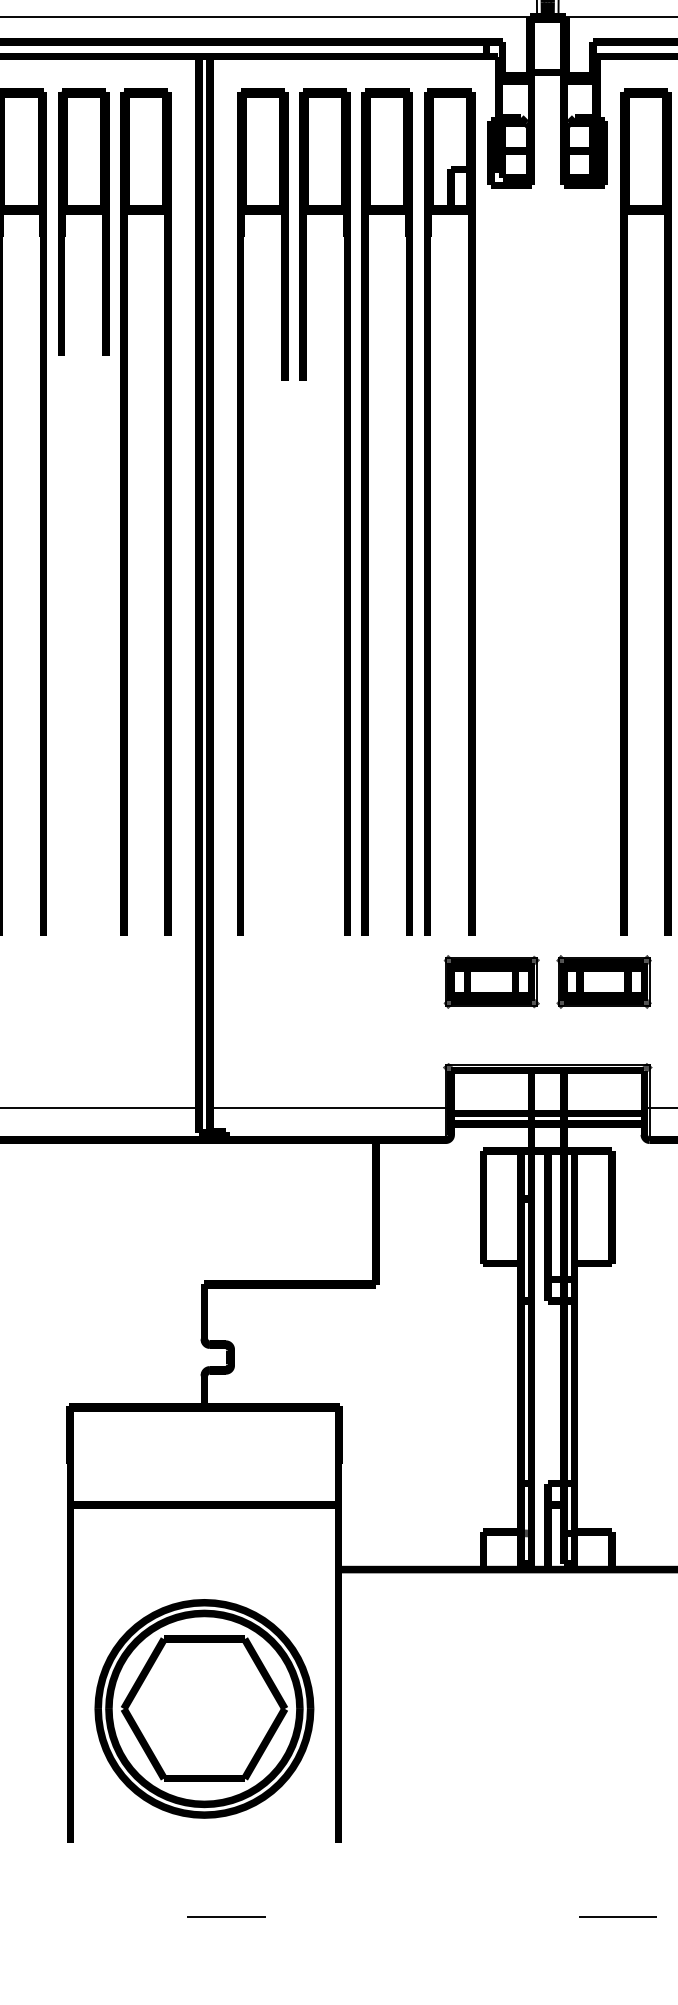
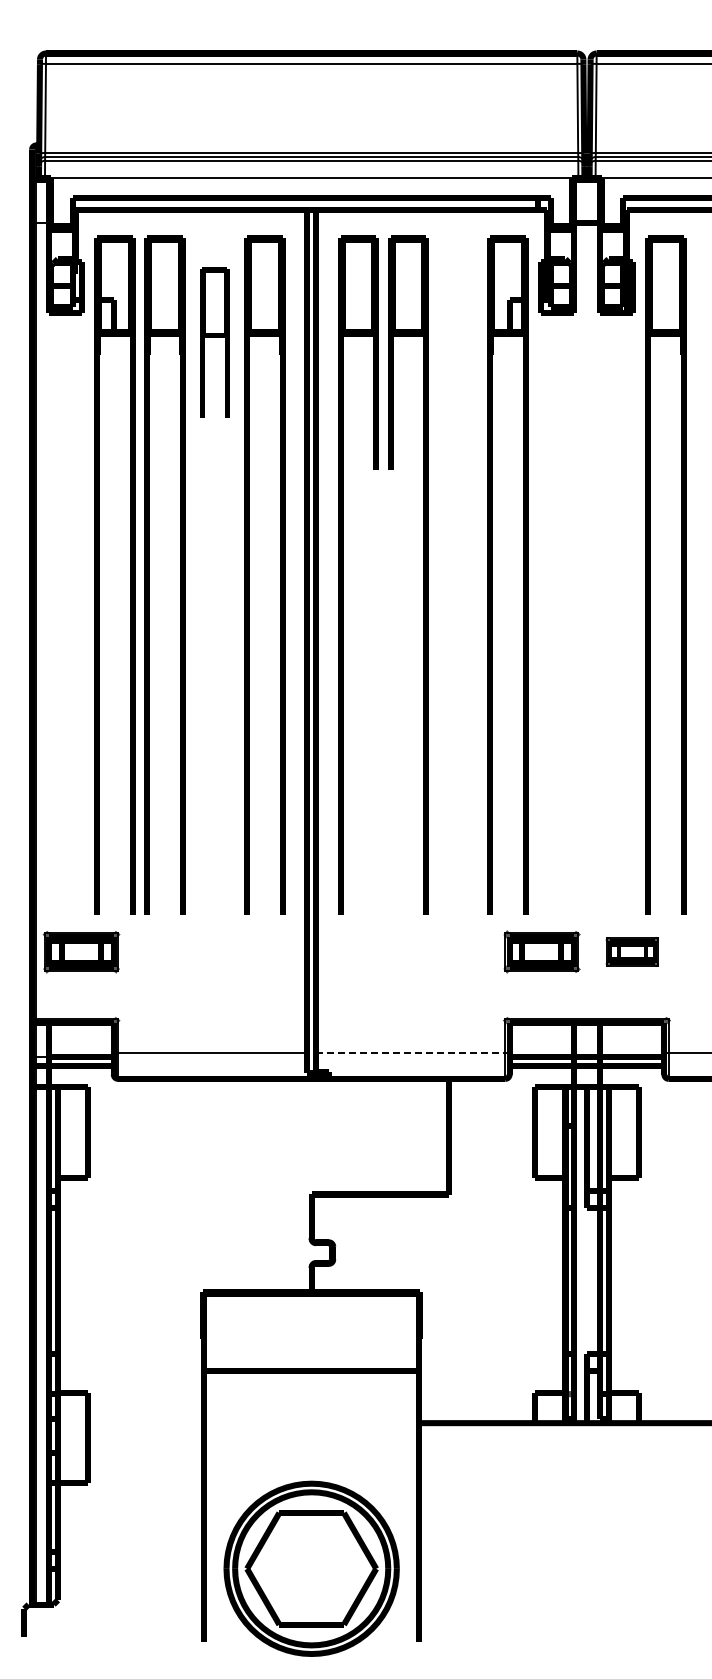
part: (83, 221) -> (214, 342), size x0.7
part: (368, 511) -> (443, 574), removed
part: (604, 981) -> (632, 951), size x0.7
line: (327, 1108) -> (410, 1053), solid -> dashed
part: (204, 1708) -> (311, 1568), moved

